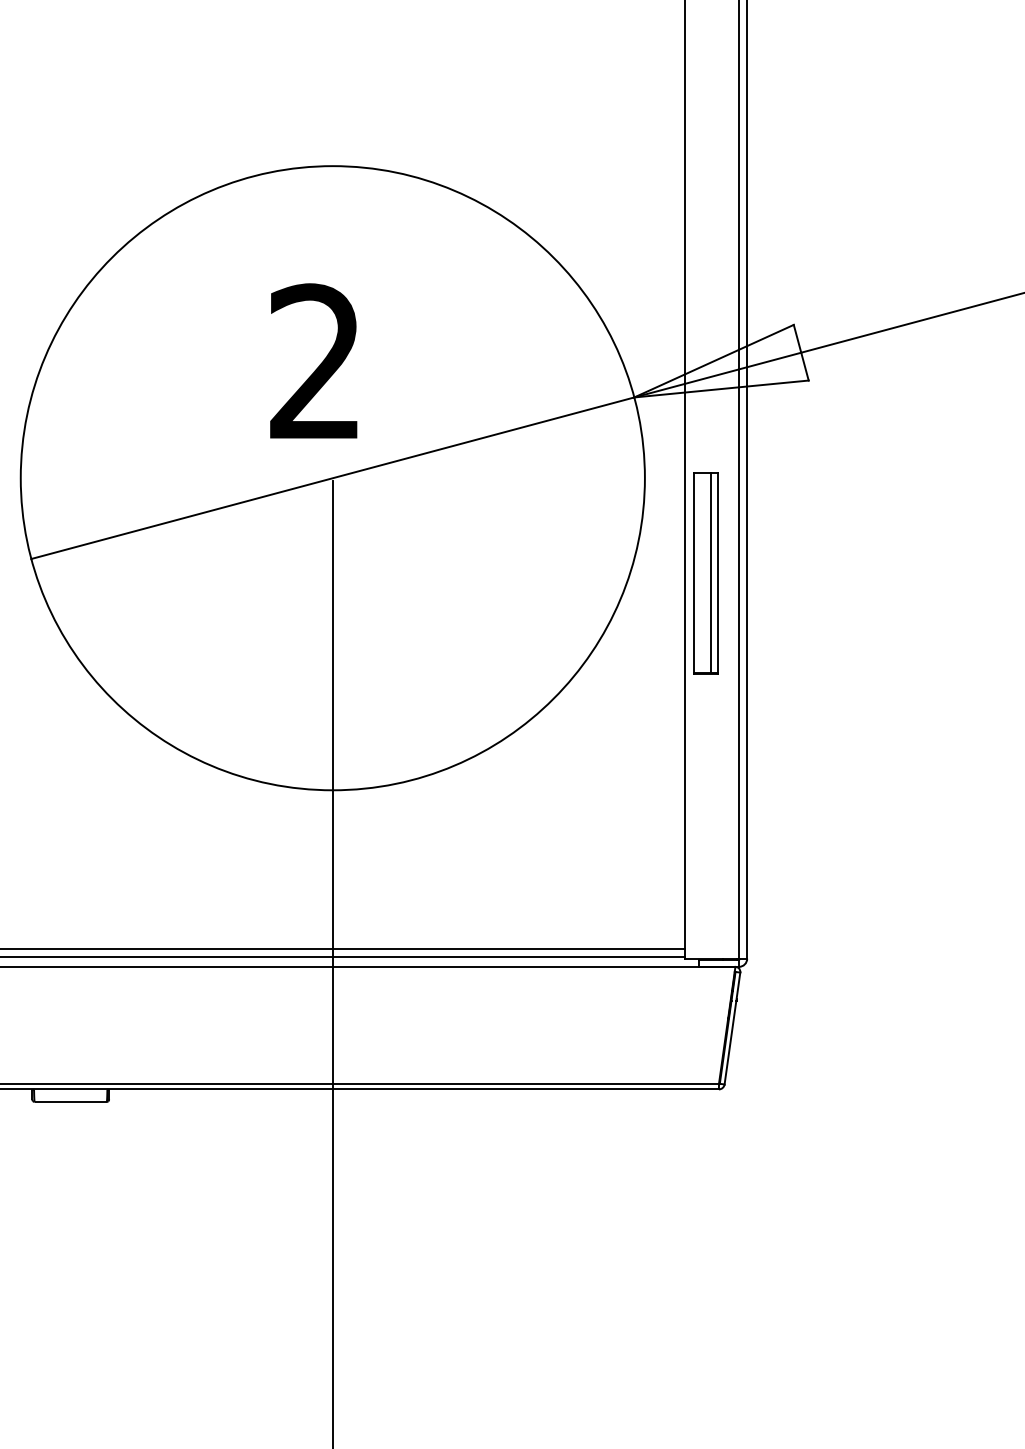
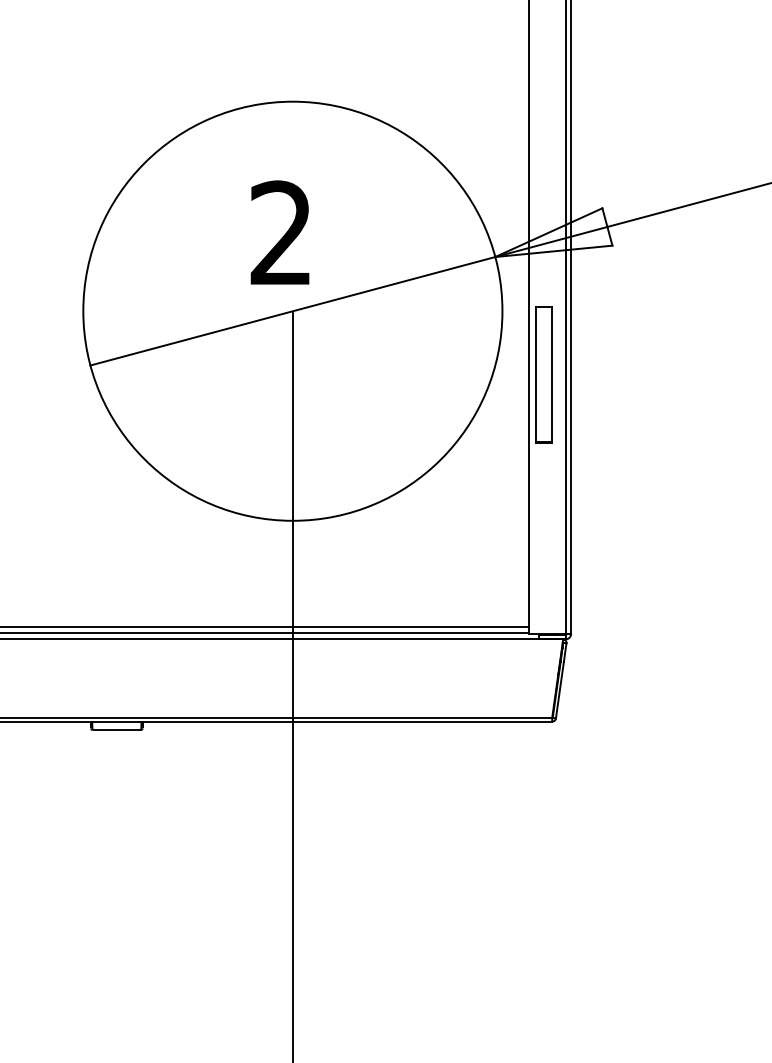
line: (712, 572) -> (547, 374), removed

